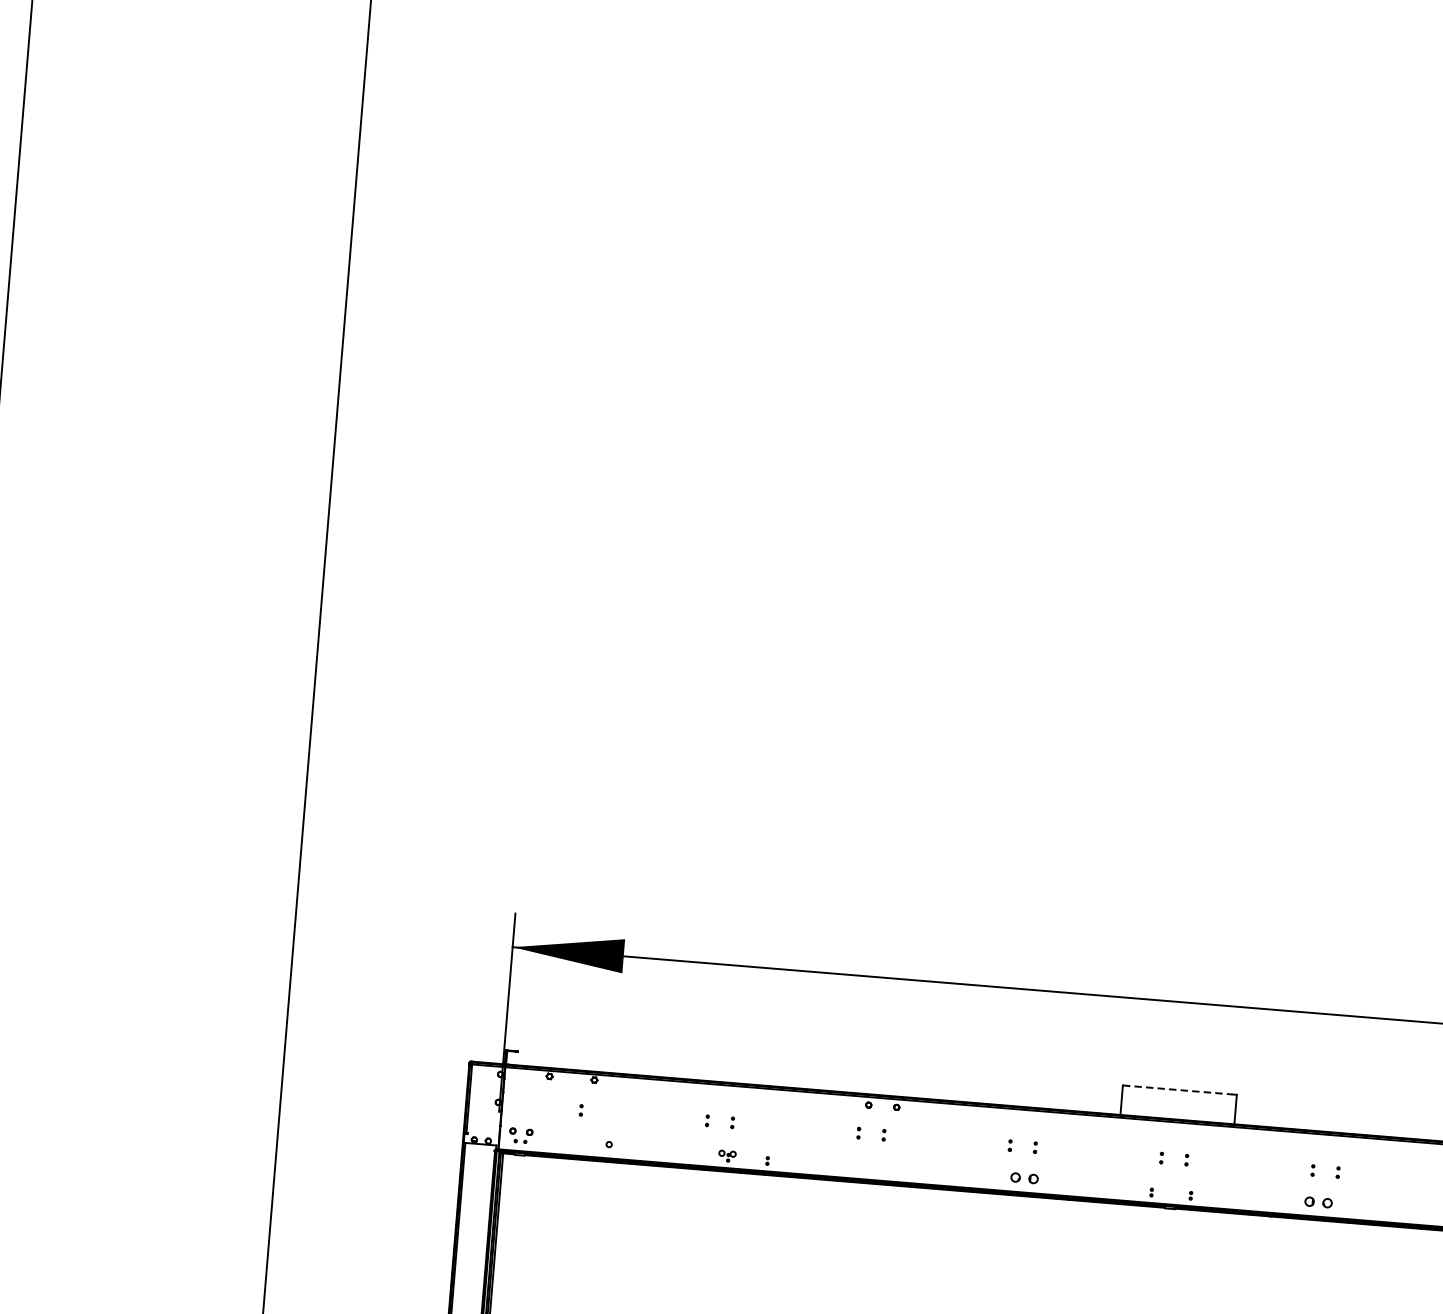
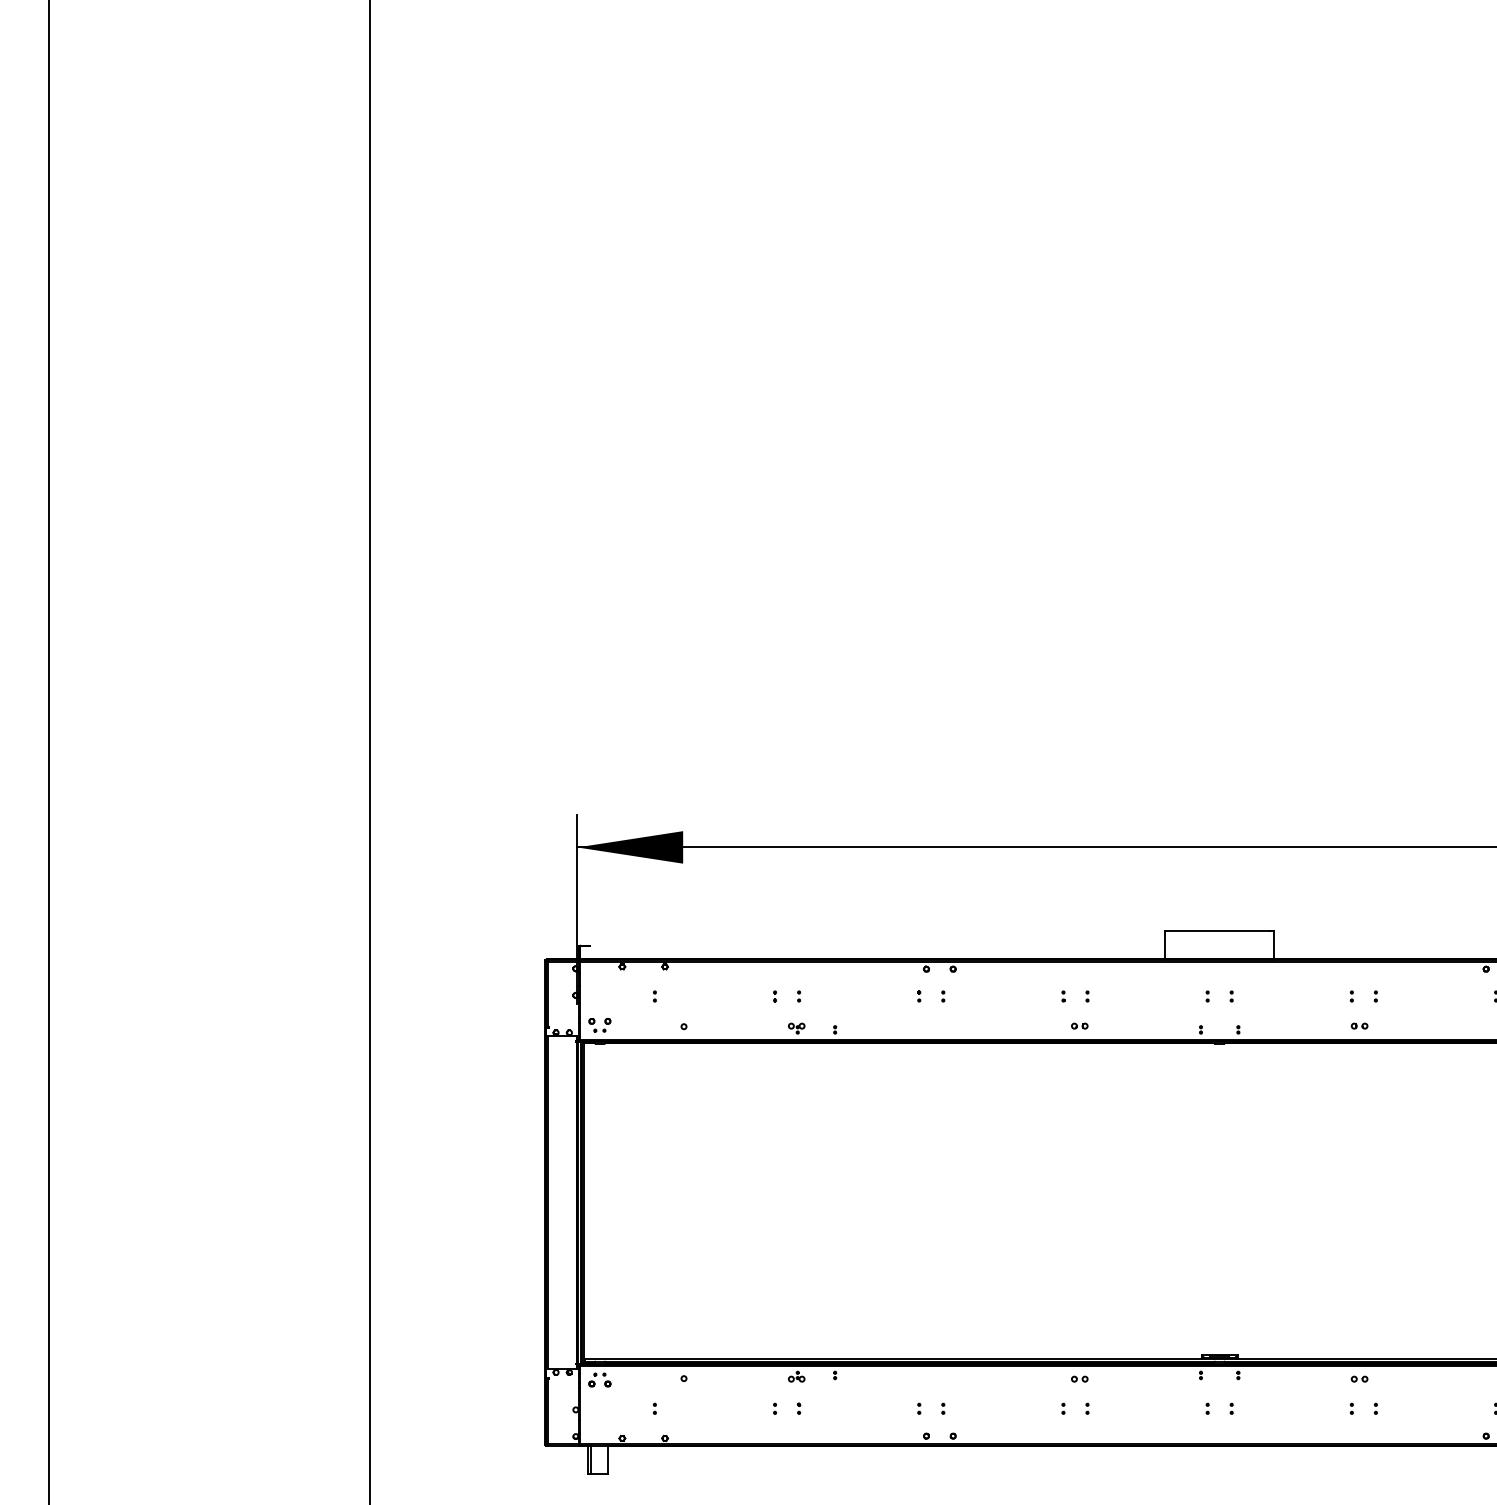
line: (1178, 1089) -> (1218, 930), dashed -> solid
part: (1024, 1177) -> (1079, 1025), size x0.62
part: (1318, 1201) -> (1359, 1025), size x0.62

